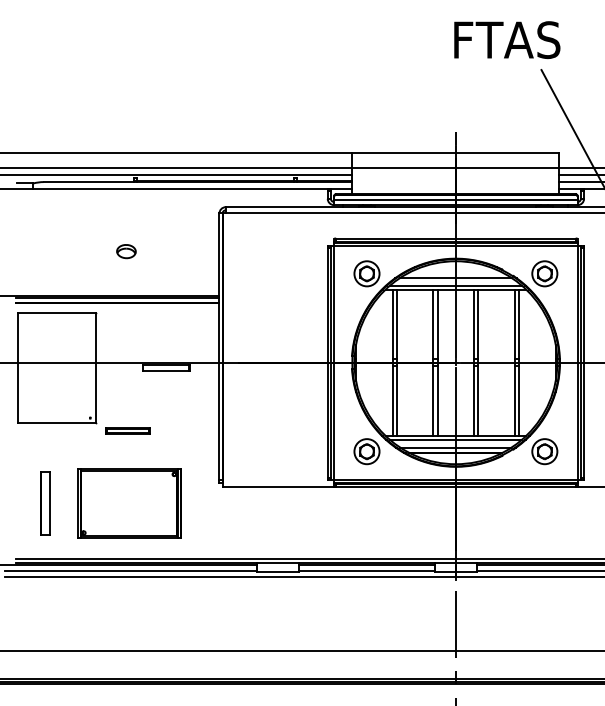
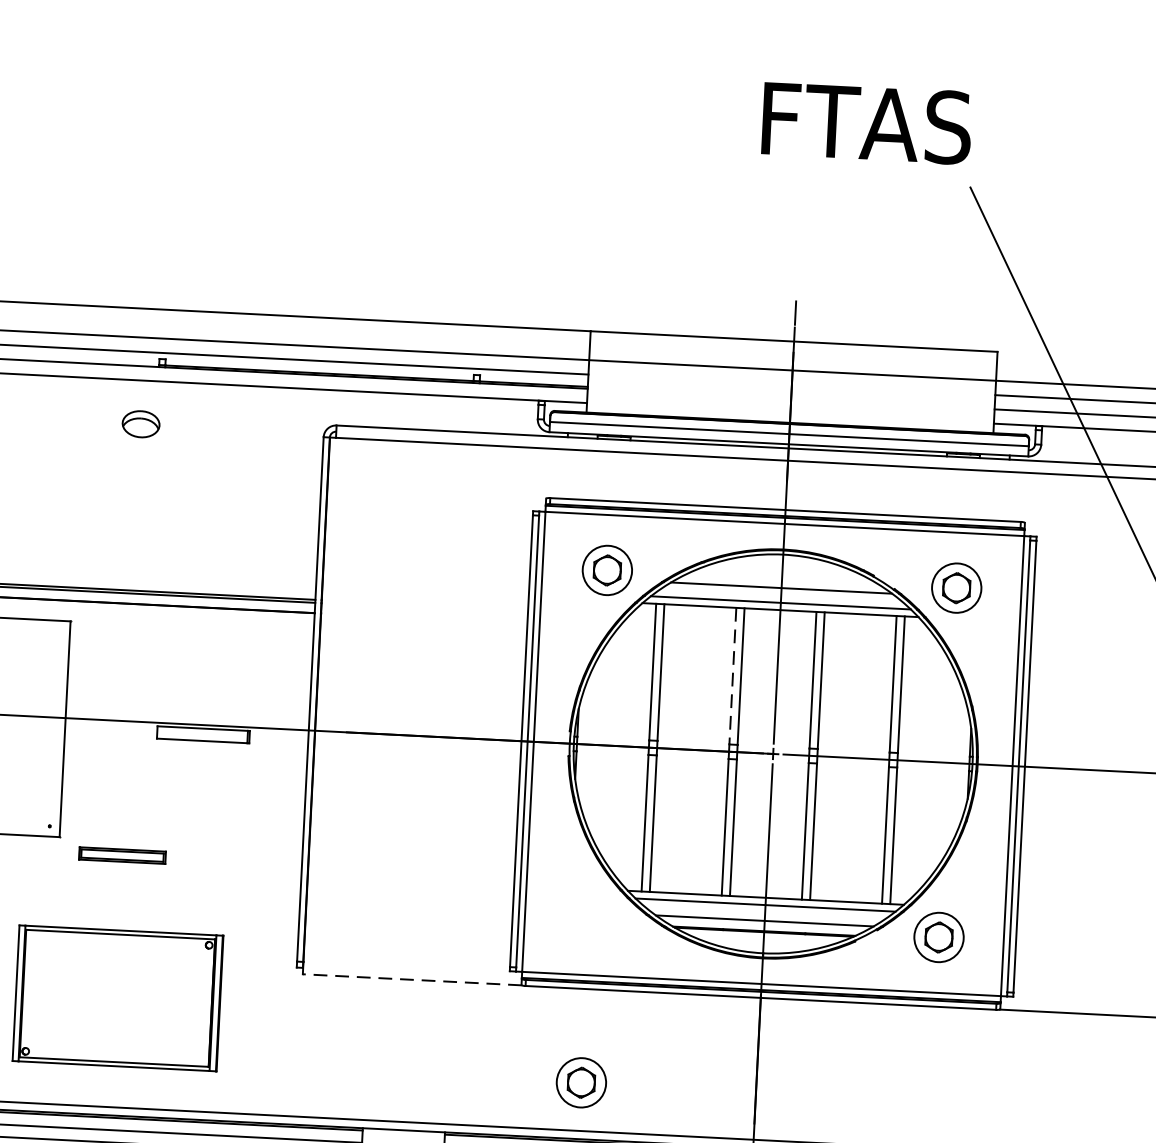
text: (507, 39) -> (867, 122), moved
part: (126, 251) -> (141, 424), moved
line: (433, 324) -> (732, 676), solid -> dashed
part: (366, 451) -> (580, 1082), moved
line: (278, 486) -> (412, 979), solid -> dashed

